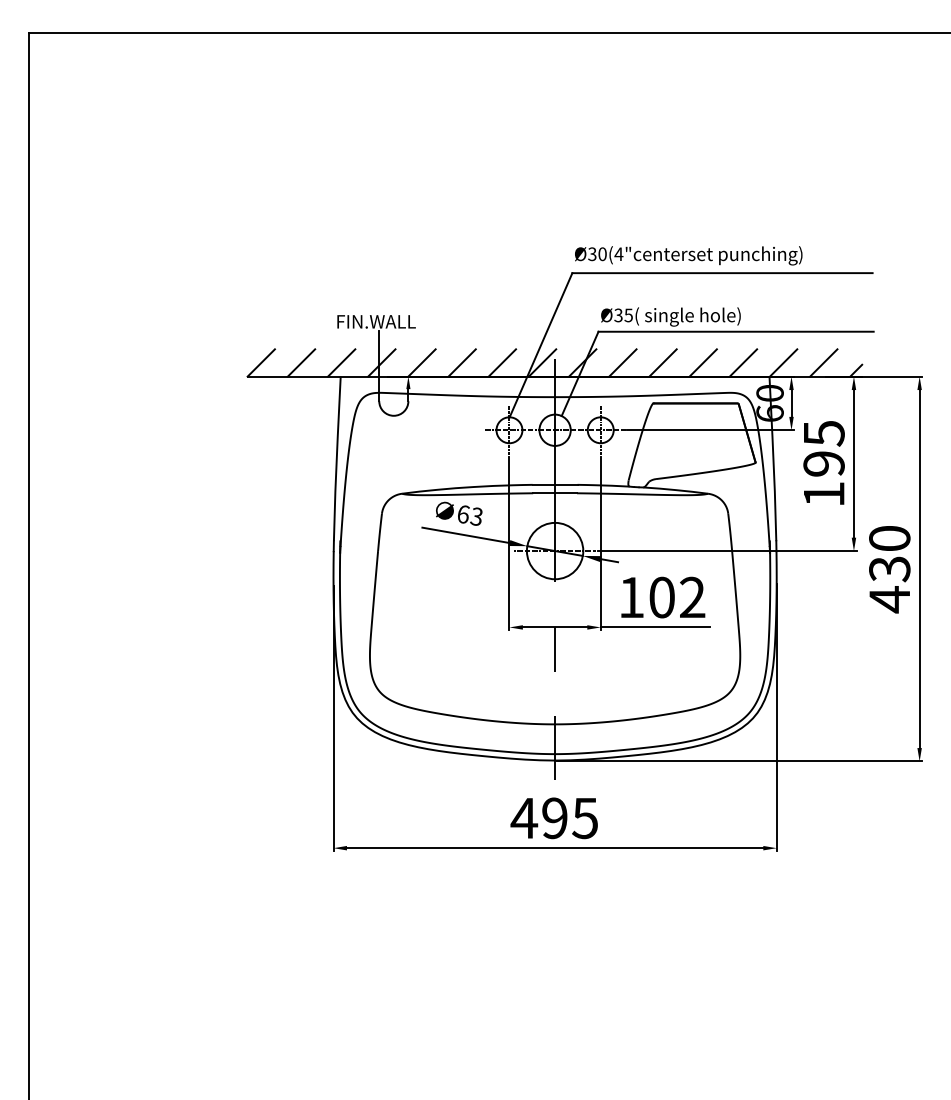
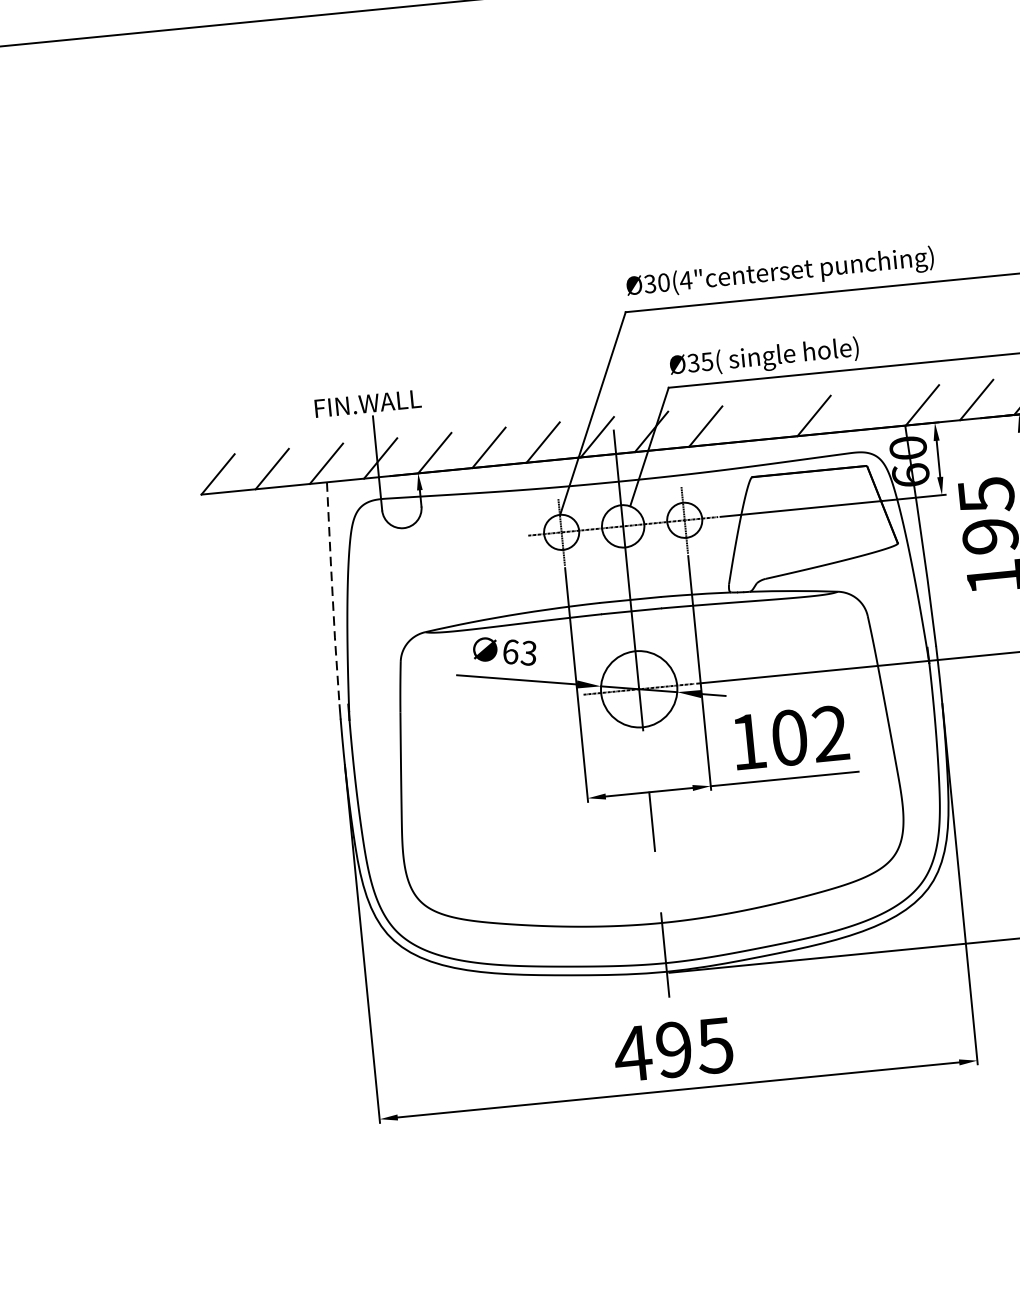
line: (662, 362) -> (759, 420), removed
line: (743, 362) -> (868, 410), removed
line: (336, 458) -> (332, 593), solid -> dashed

